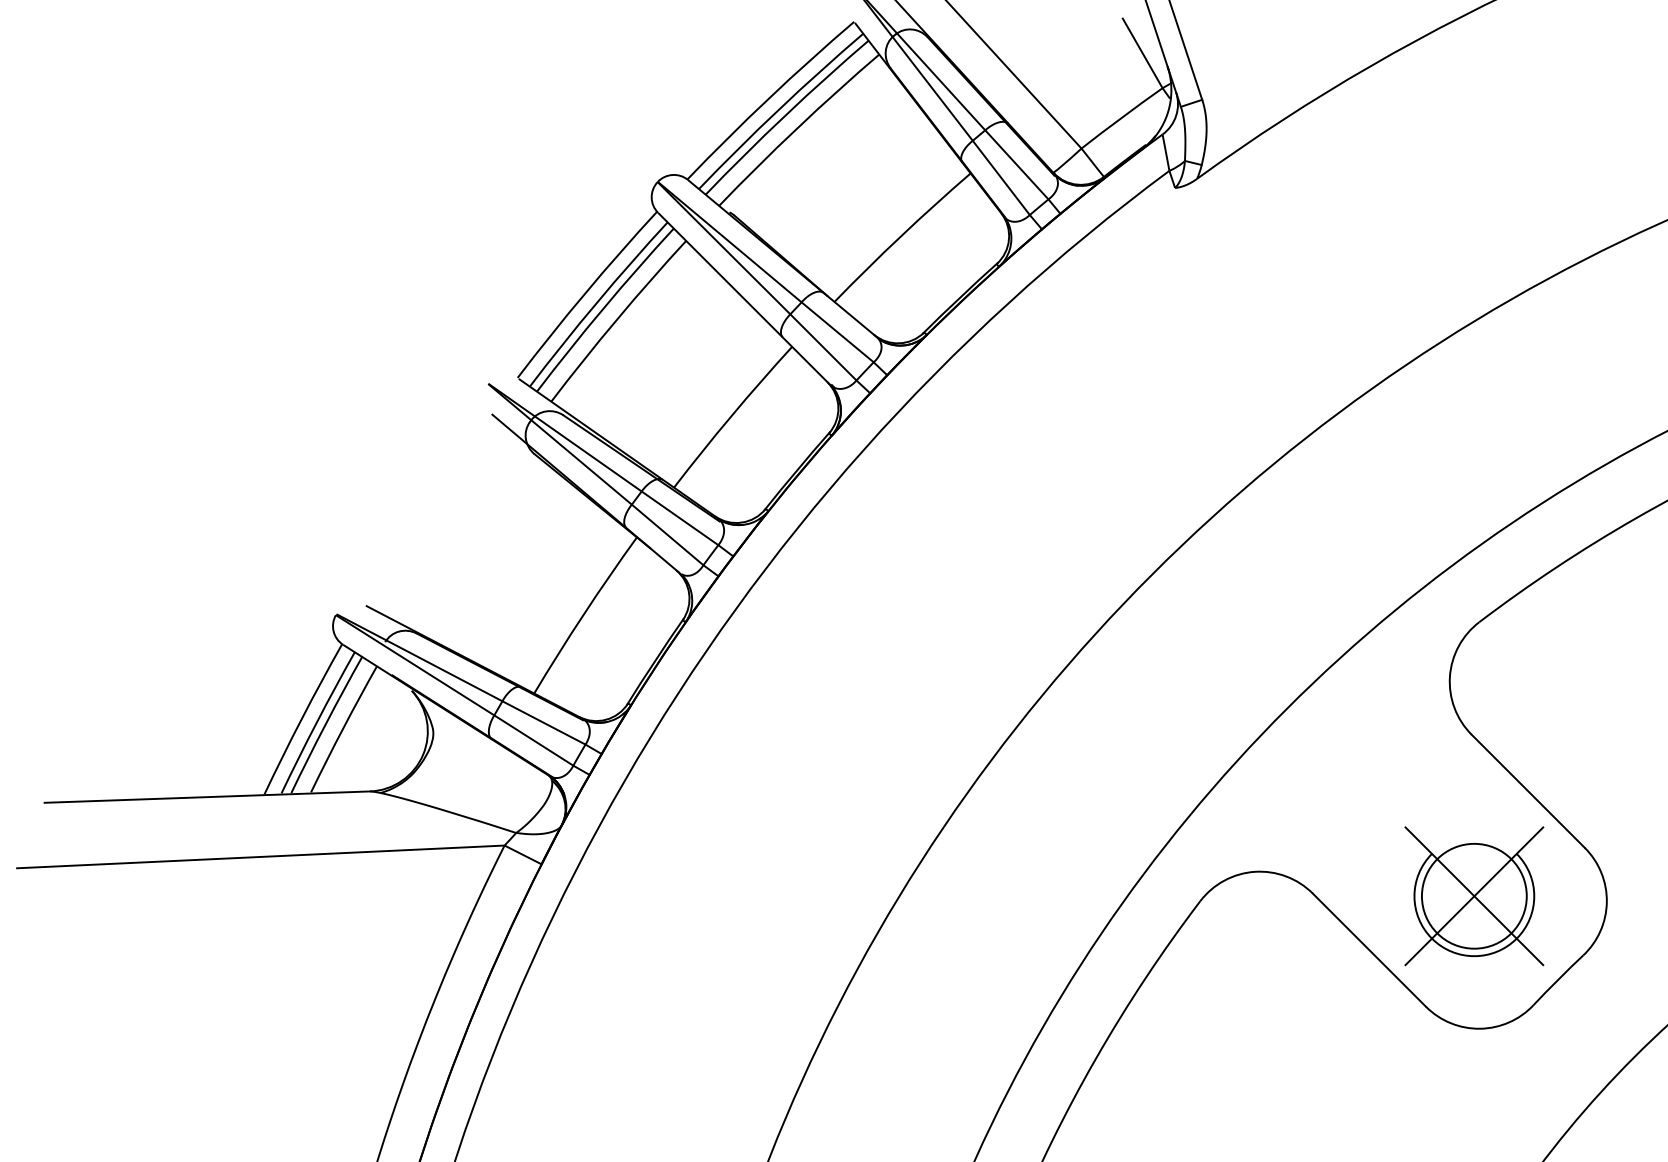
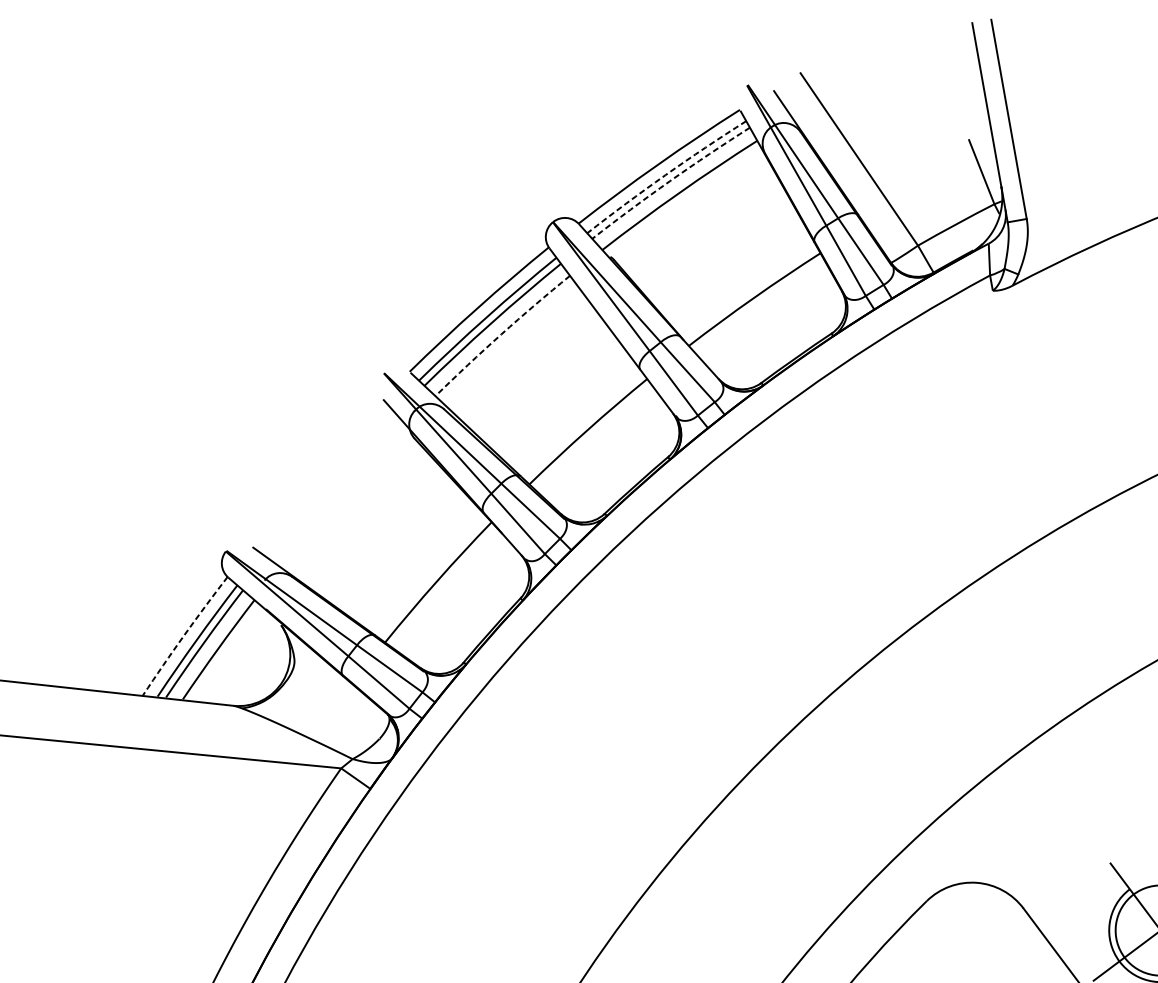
arc: (779, 109) -> (665, 175), solid -> dashed
arc: (785, 115) -> (669, 181), solid -> dashed
arc: (616, 319) -> (501, 334), solid -> dashed
arc: (301, 718) -> (183, 635), solid -> dashed

